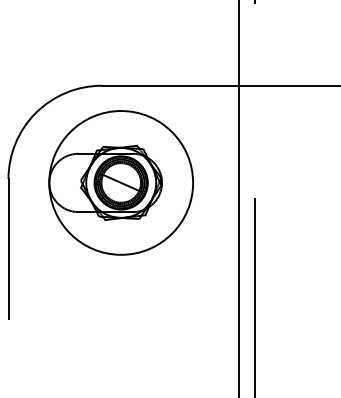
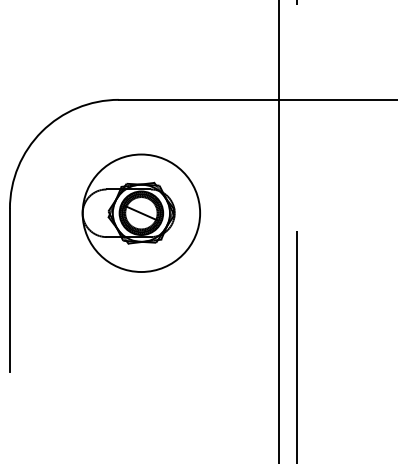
part: (120, 182) -> (140, 212), size x0.7

